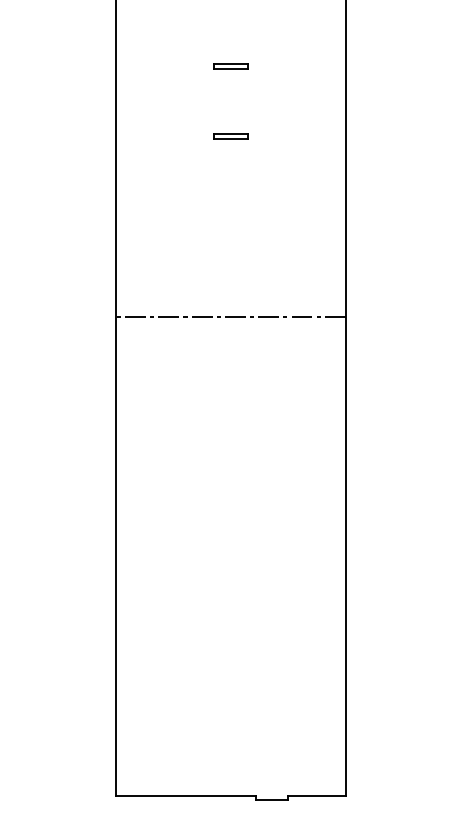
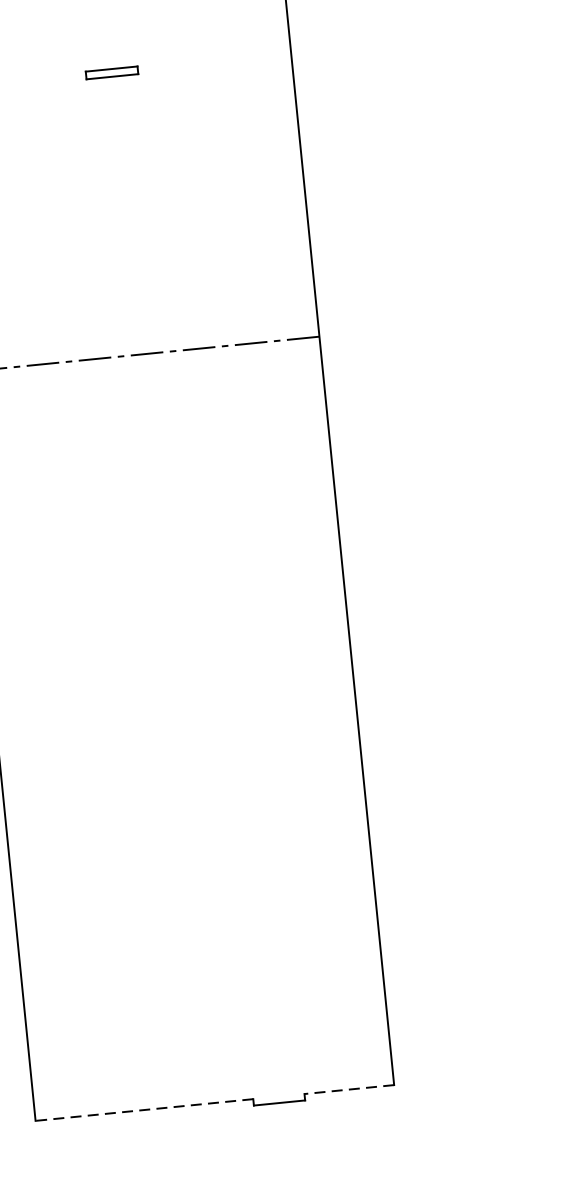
line: (185, 796) -> (143, 1110), solid -> dashed
line: (317, 796) -> (350, 1089), solid -> dashed

